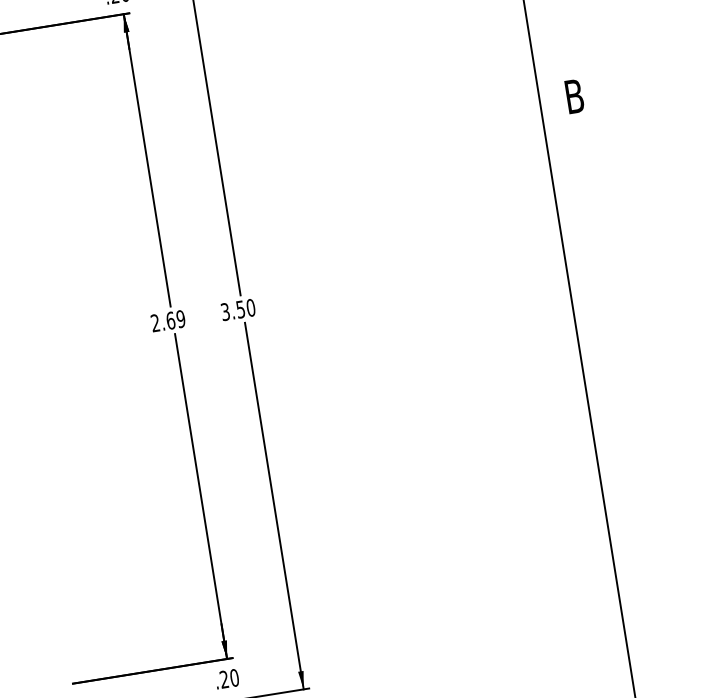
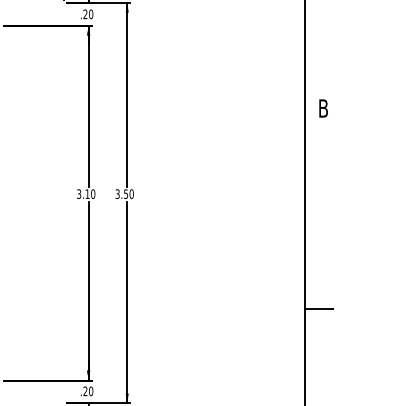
text: (168, 319) -> (86, 193), 2.69 -> 3.10
line: (623, 463) -> (318, 309), added

